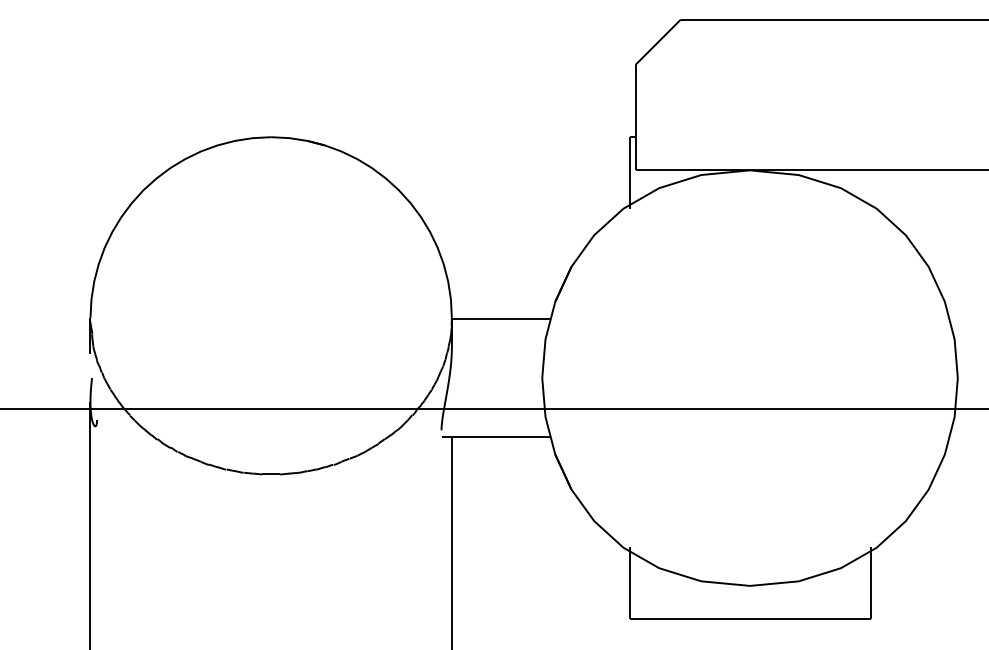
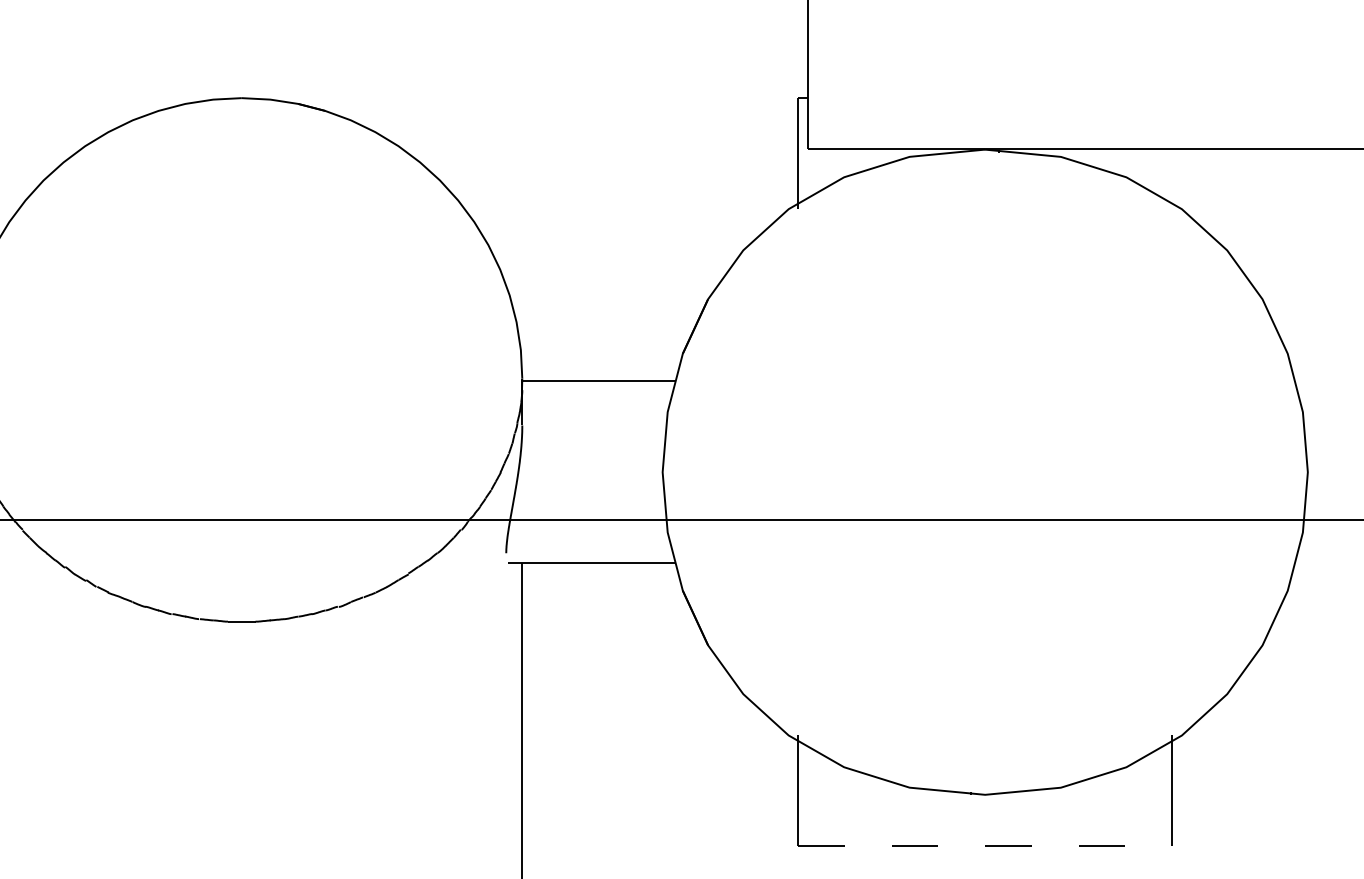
line: (750, 619) -> (985, 846), solid -> dashed

